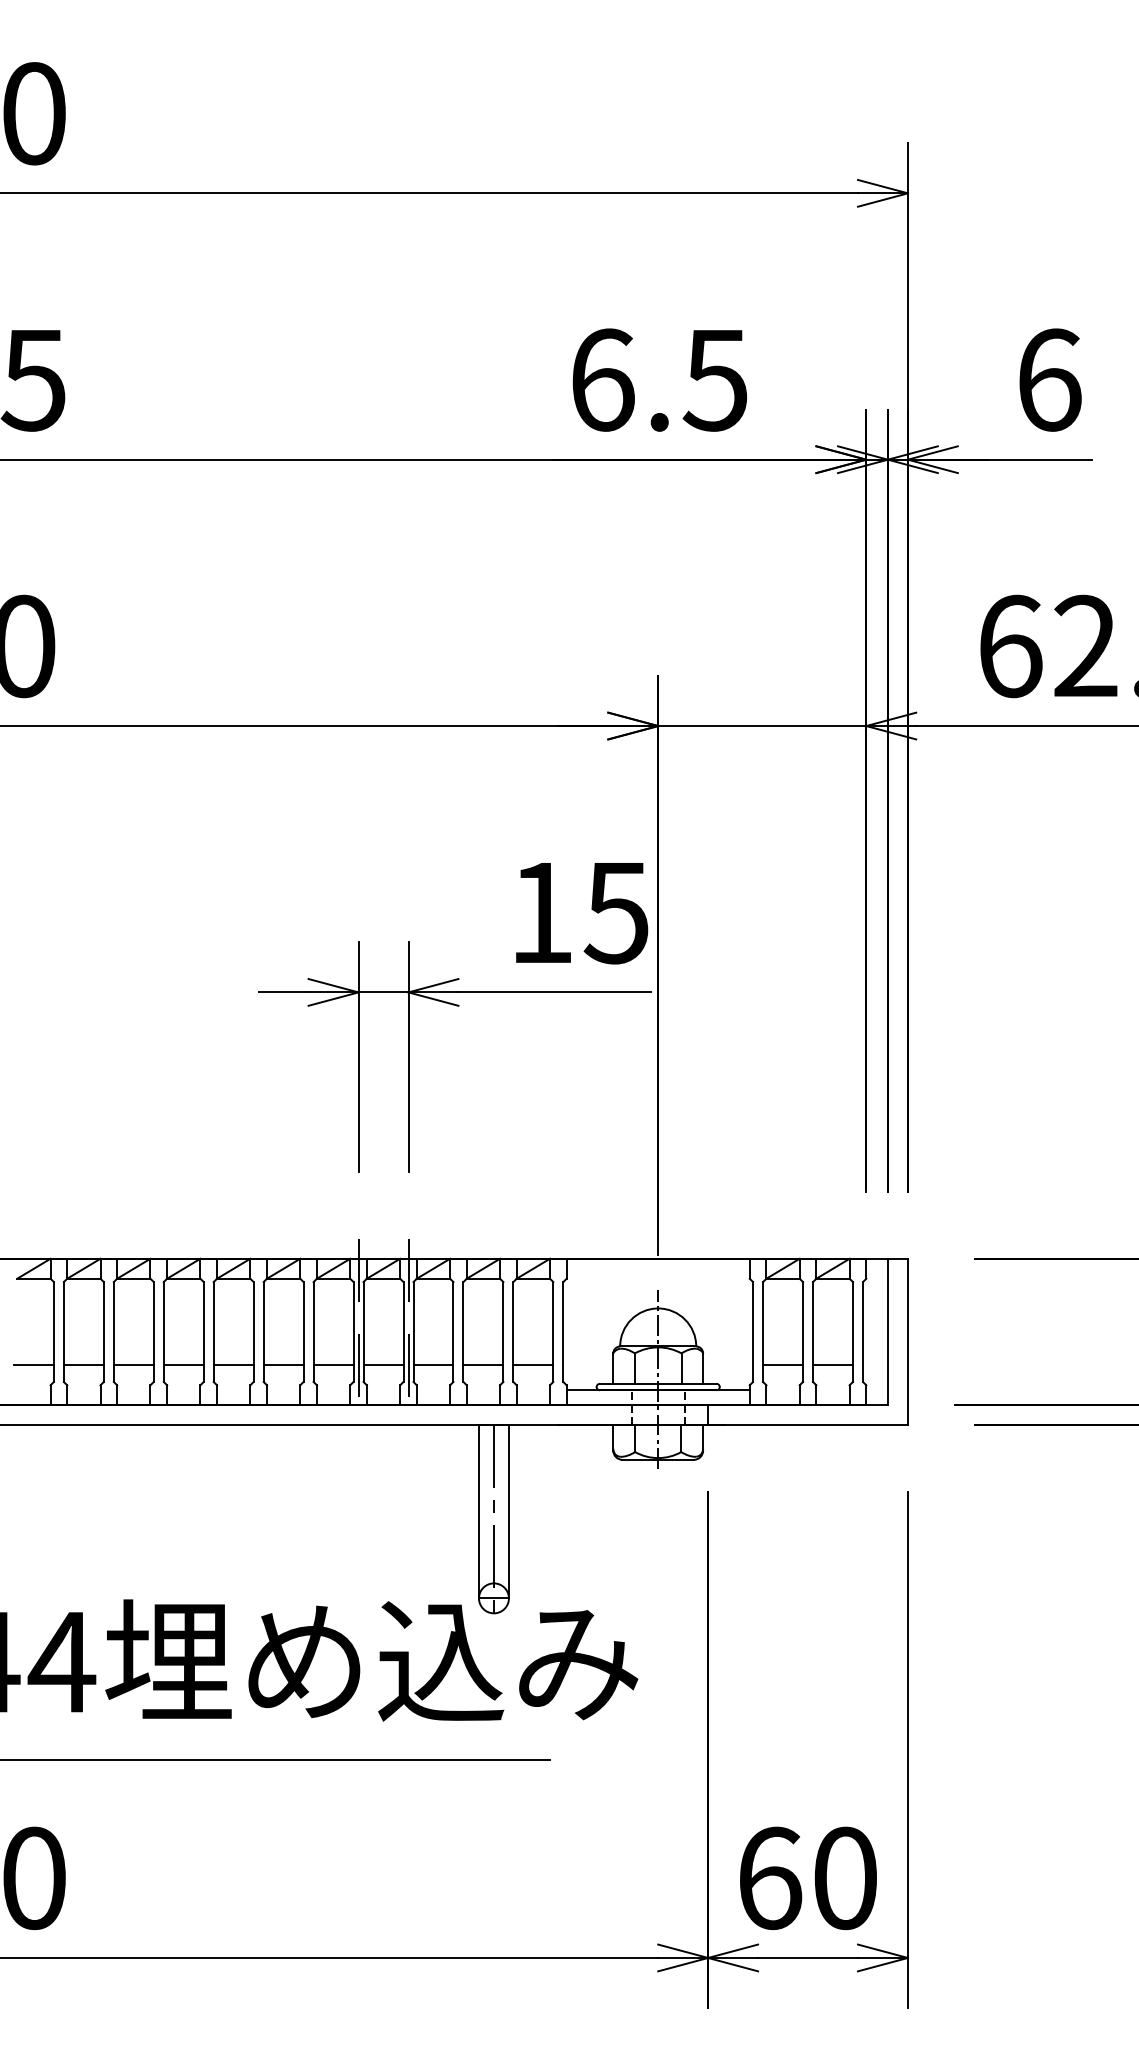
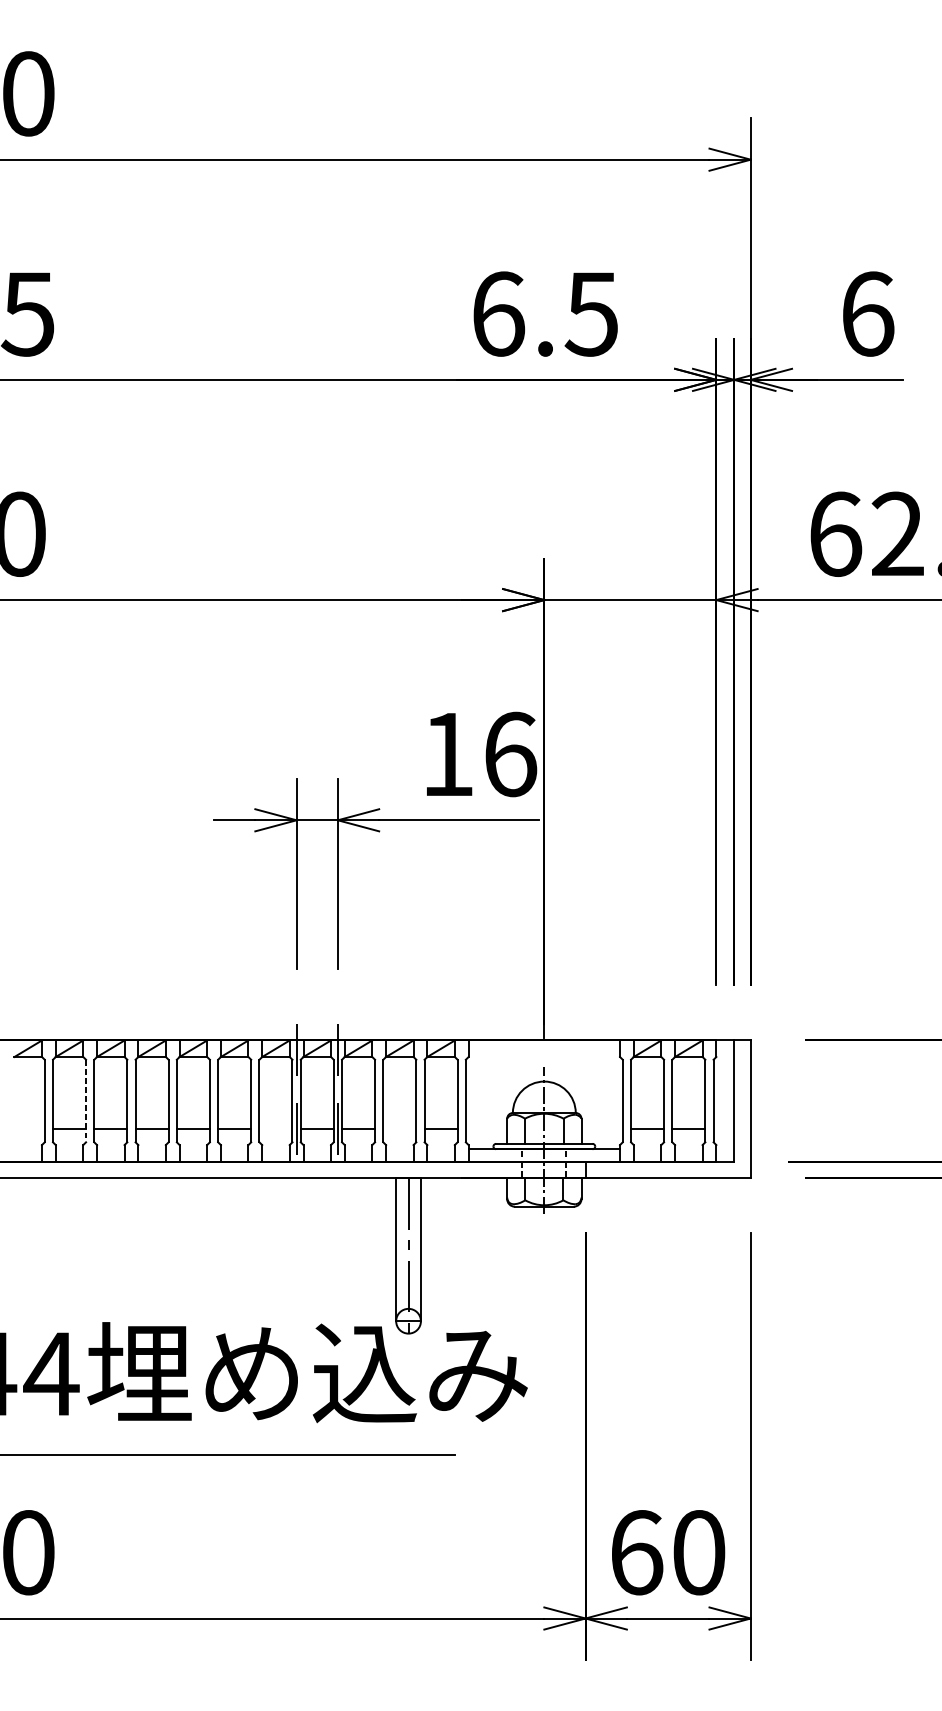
text: (616, 912) -> (509, 754), 15 -> 16
line: (103, 1332) -> (85, 1101), solid -> dashed
line: (33, 1365) -> (27, 1128), removed
line: (333, 1365) -> (275, 1128), removed
line: (483, 1365) -> (399, 1128), removed

